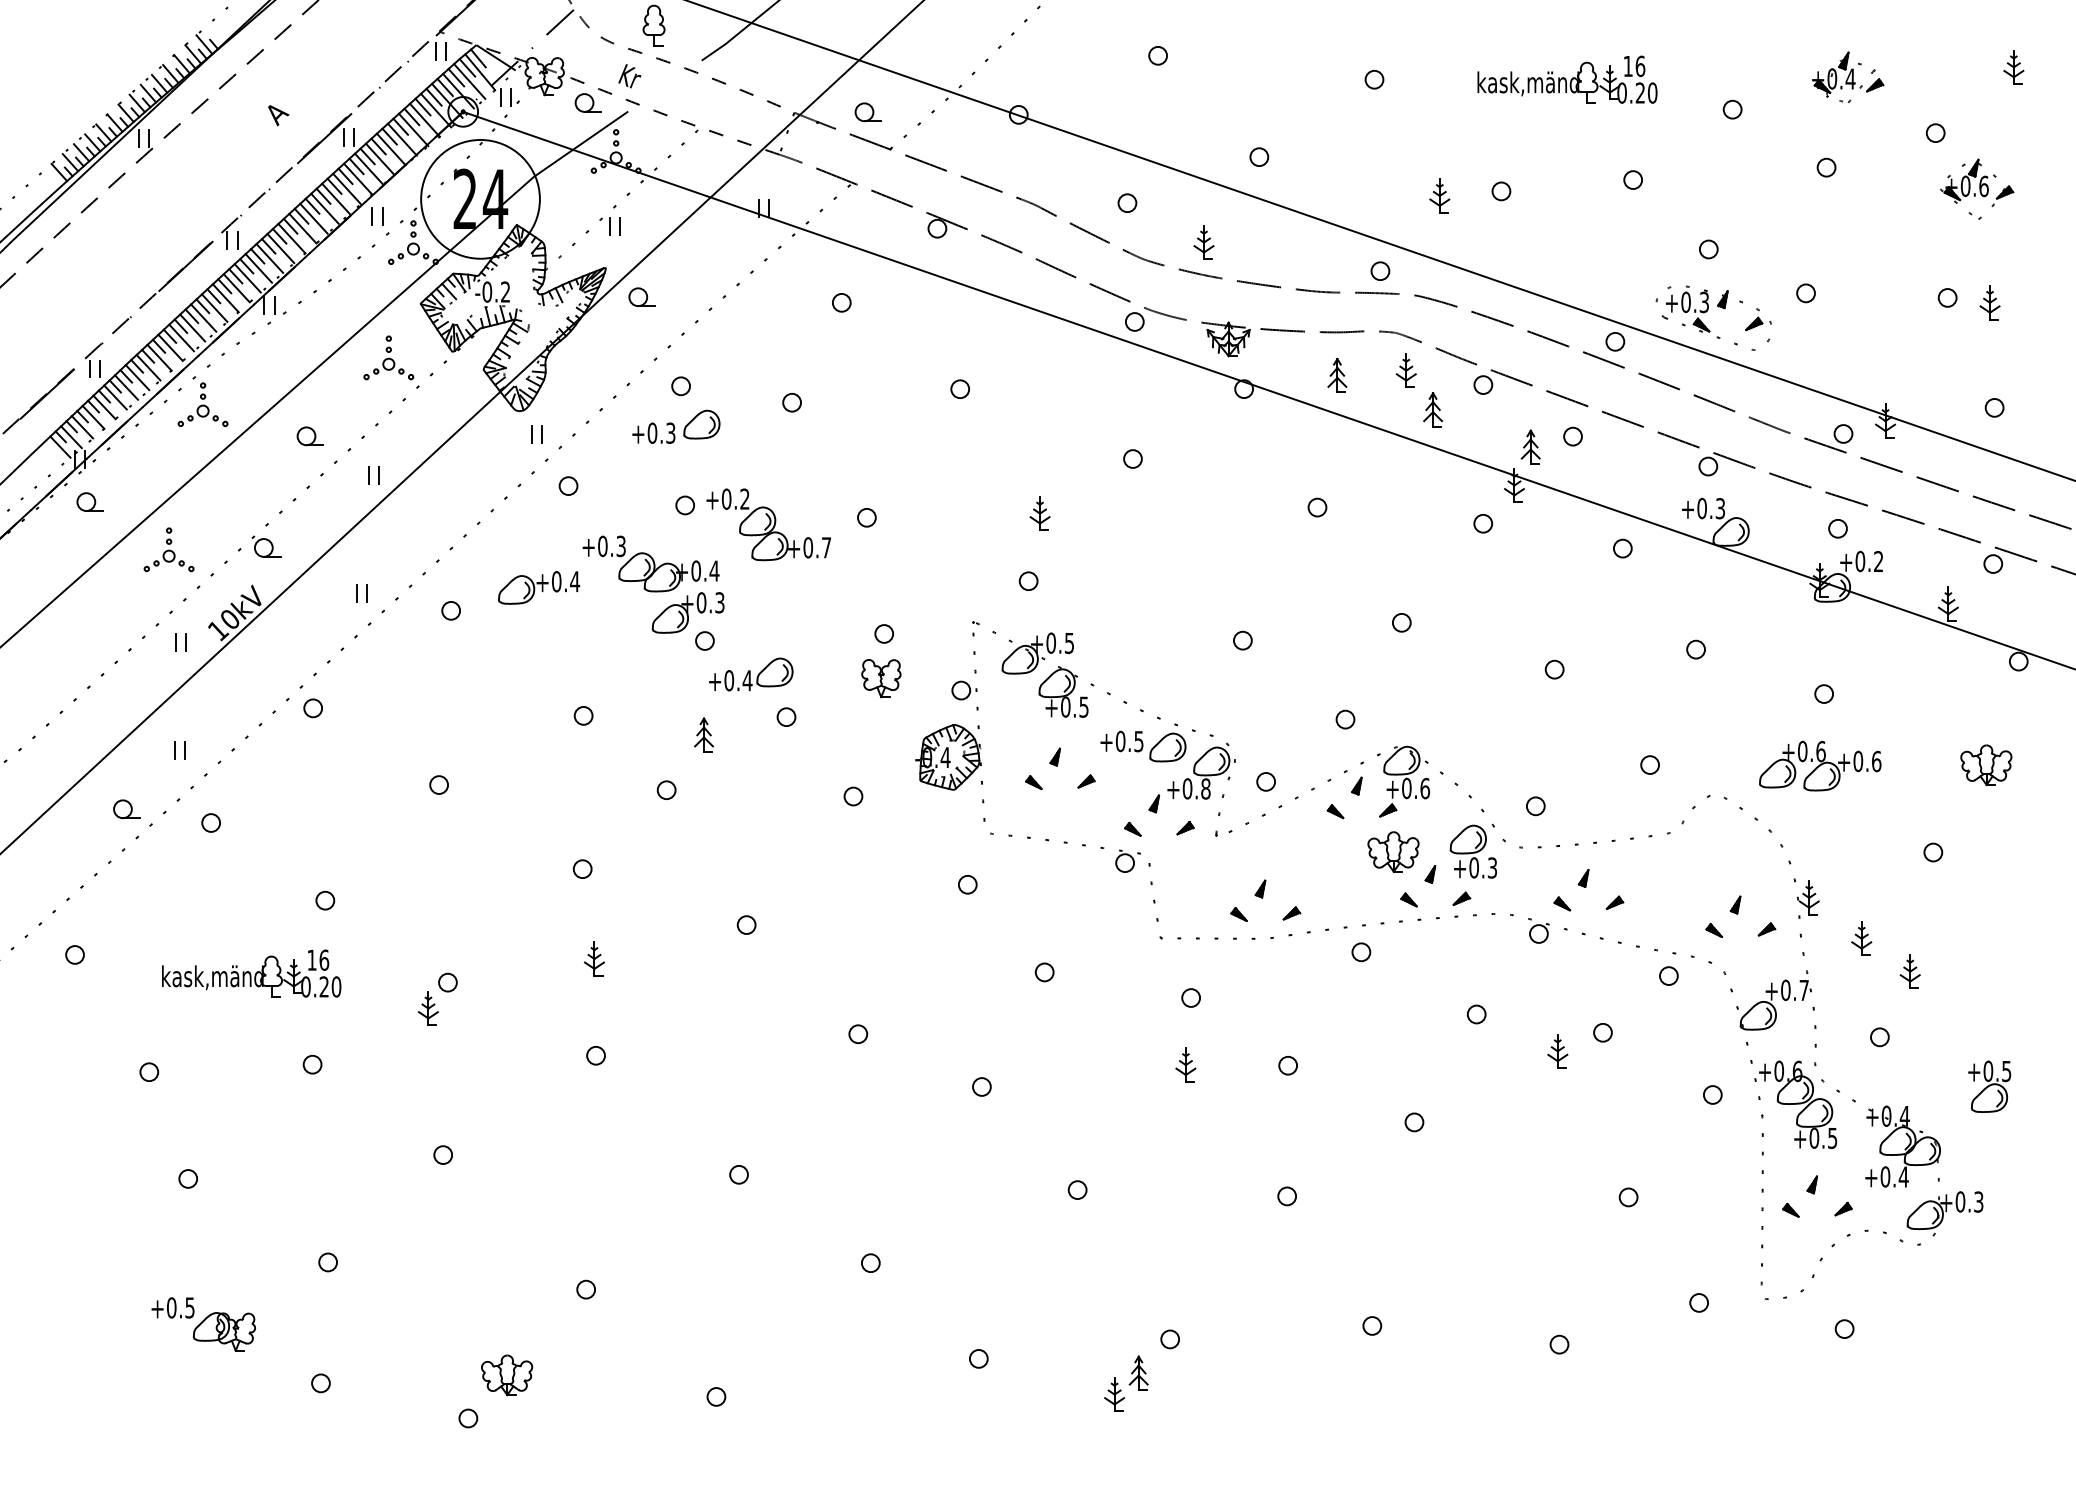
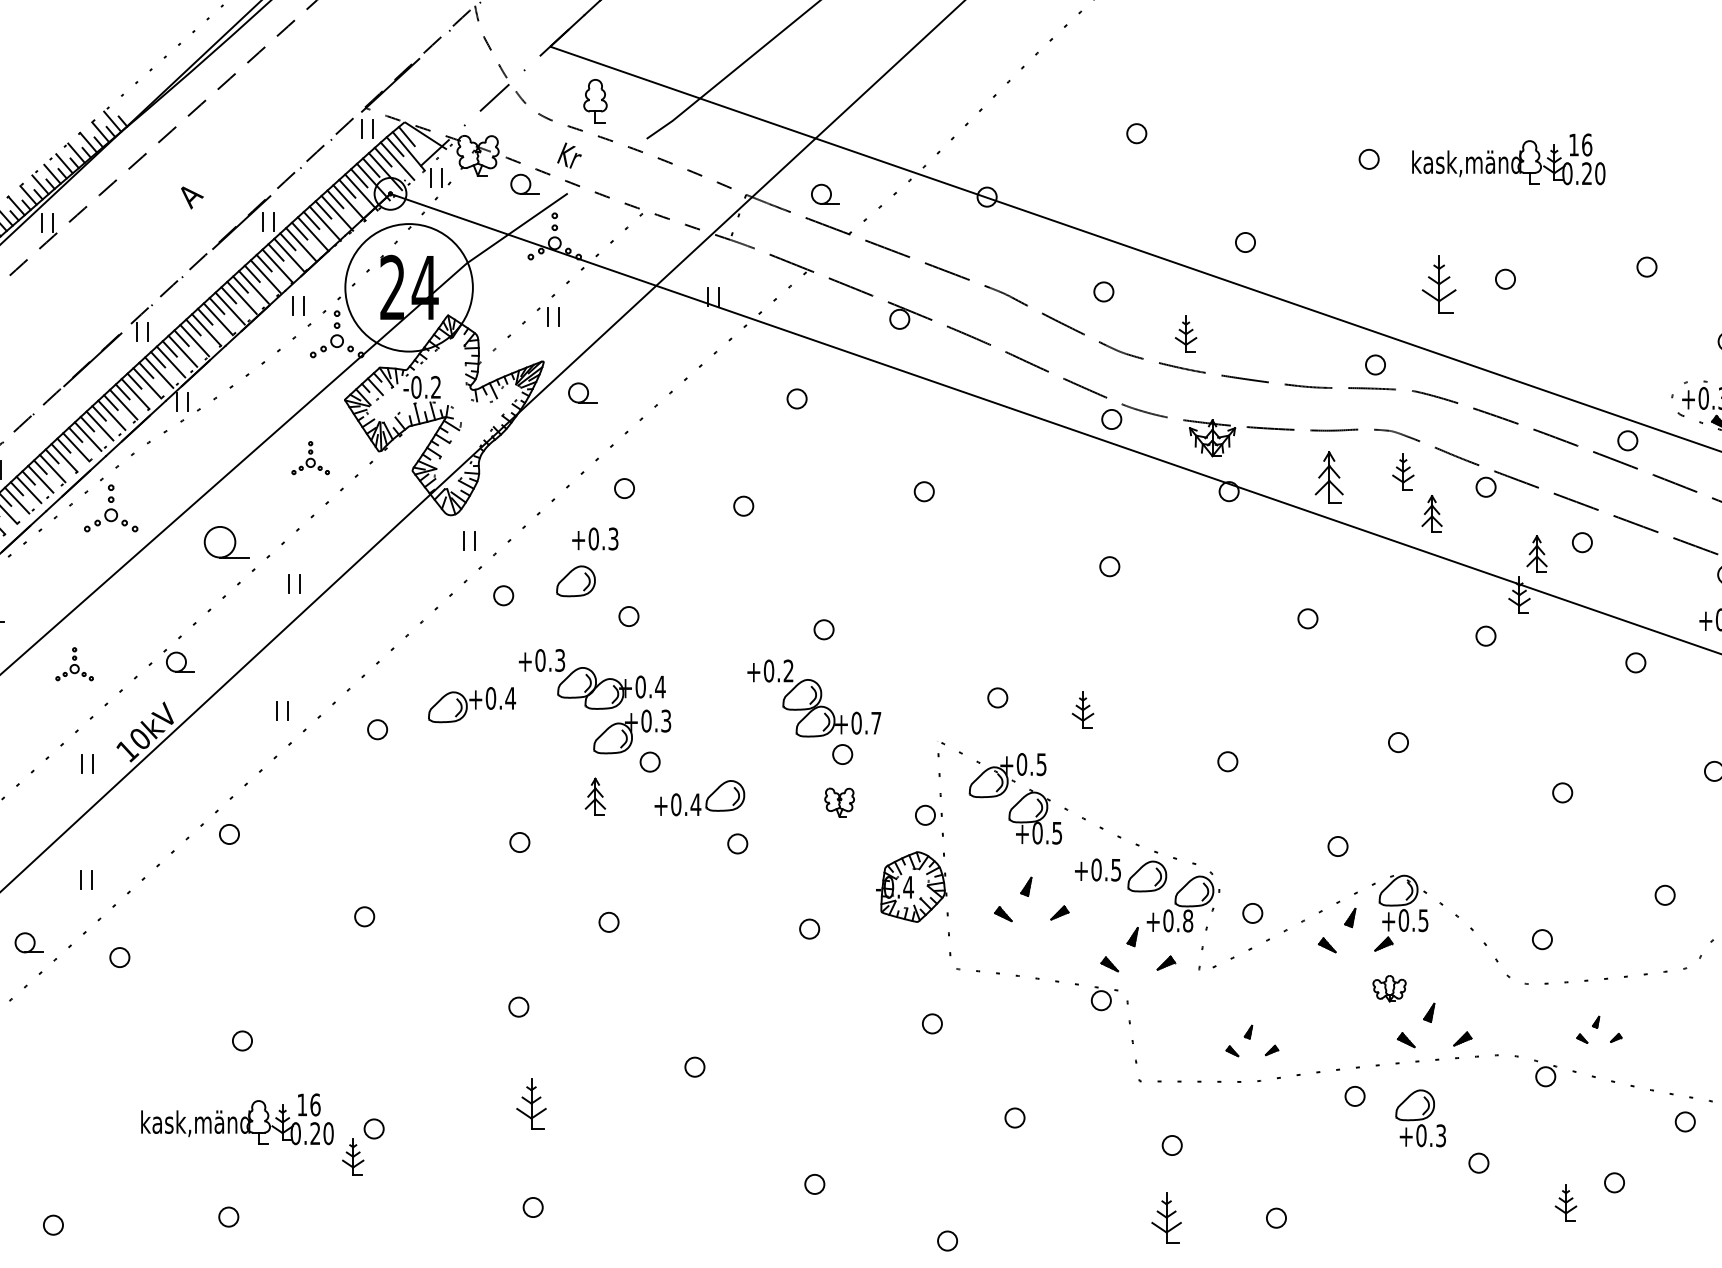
part: (1567, 79) -> (1508, 159), moved
part: (1439, 195) -> (1438, 283), size x1.6
part: (388, 357) -> (310, 457), size x0.7
part: (1337, 374) -> (1329, 475), size x1.4
part: (701, 424) -> (575, 581), moved
part: (309, 436) -> (225, 542), size x1.6
part: (1039, 513) -> (1082, 710), moved
part: (768, 524) -> (813, 698), moved
part: (168, 549) -> (74, 663), size x0.7
part: (881, 678) -> (839, 802), size x0.7
part: (703, 734) -> (594, 795), moved
text: (1425, 788) -> (1423, 920), +0.6 -> +0.5
part: (1393, 851) -> (1389, 988), size x0.6
part: (1472, 851) -> (1419, 1118), moved
part: (1588, 890) -> (1598, 1030), size x0.6
part: (1265, 900) -> (1252, 1040), size x0.7
part: (594, 958) -> (531, 1103), size x1.4
part: (251, 973) -> (237, 1119), moved
part: (1185, 1064) -> (1166, 1216), size x1.4

